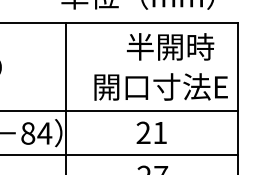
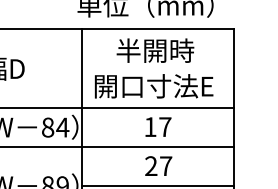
text: (170, 46) -> (155, 50), moved
text: (161, 87) -> (154, 86), moved
text: (151, 132) -> (157, 126), 21 -> 17

